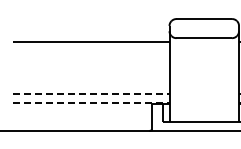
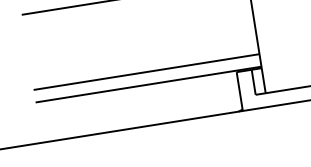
line: (91, 94) -> (147, 72), dashed -> solid
line: (91, 103) -> (149, 85), dashed -> solid

